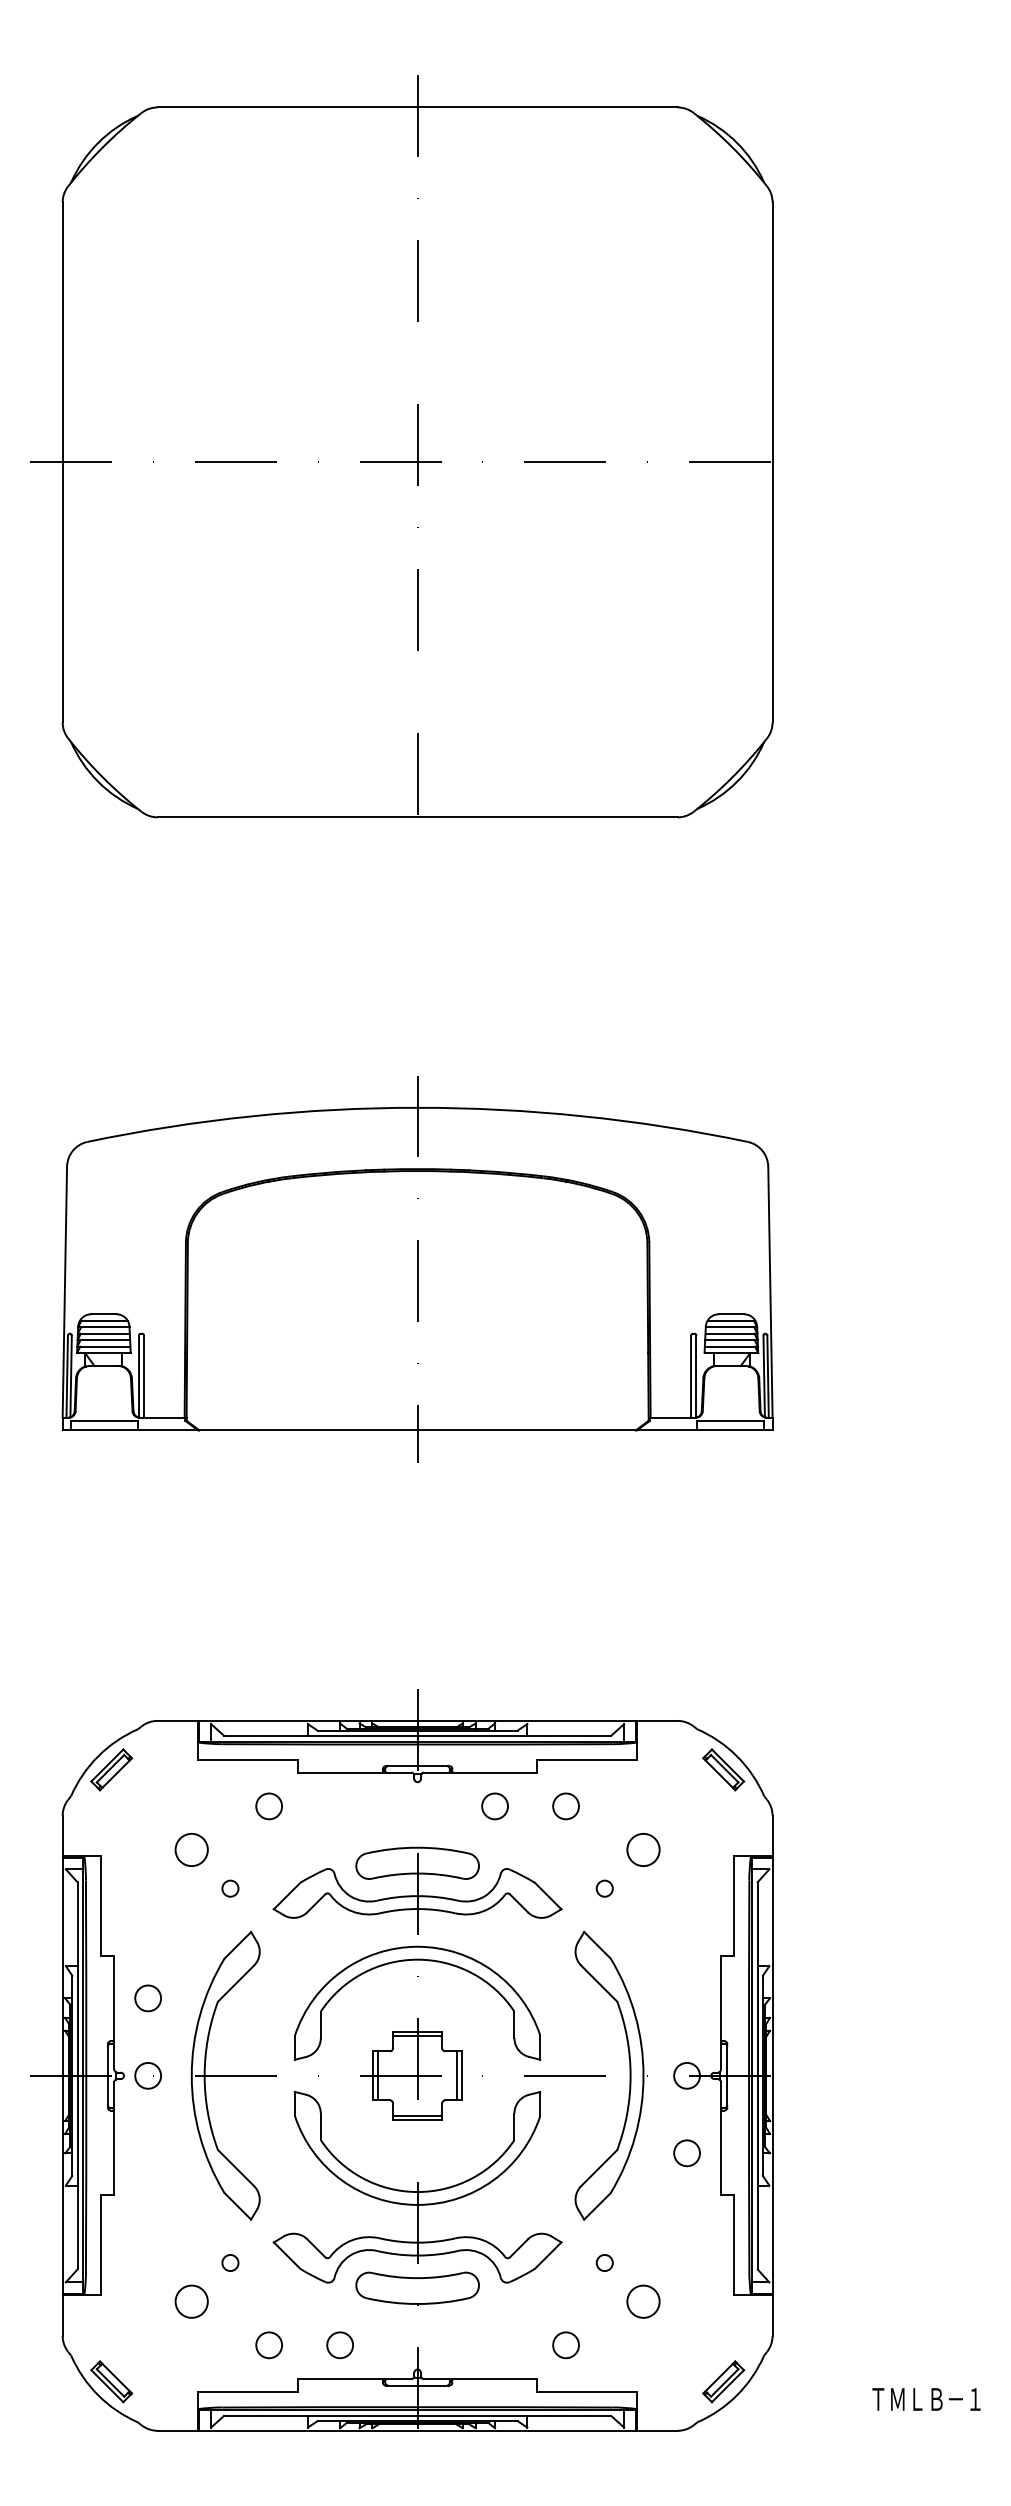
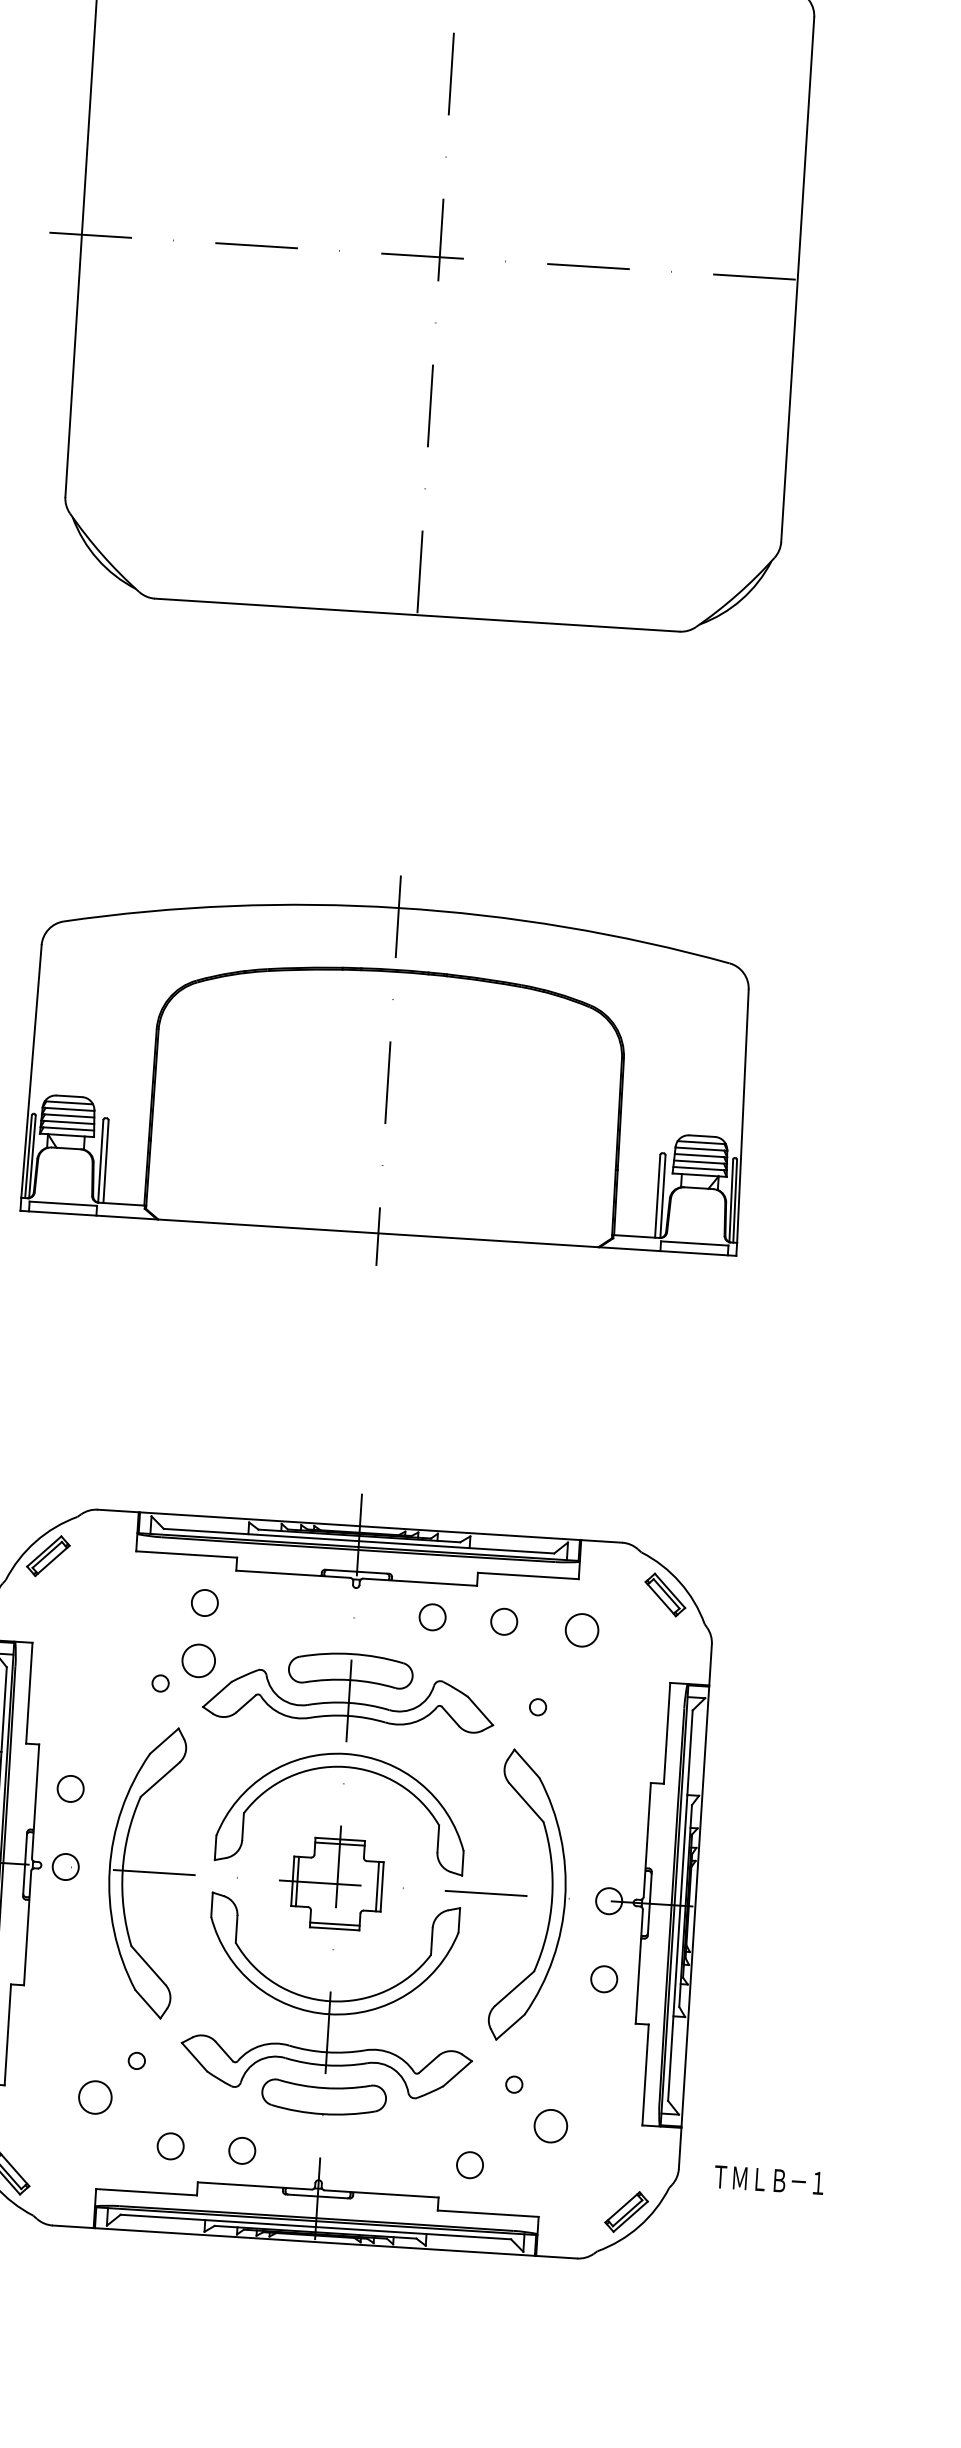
circle: (191, 1849) -> (198, 1660), moved
circle: (643, 1849) -> (582, 1629), moved
text: (926, 2399) -> (769, 2180), moved

